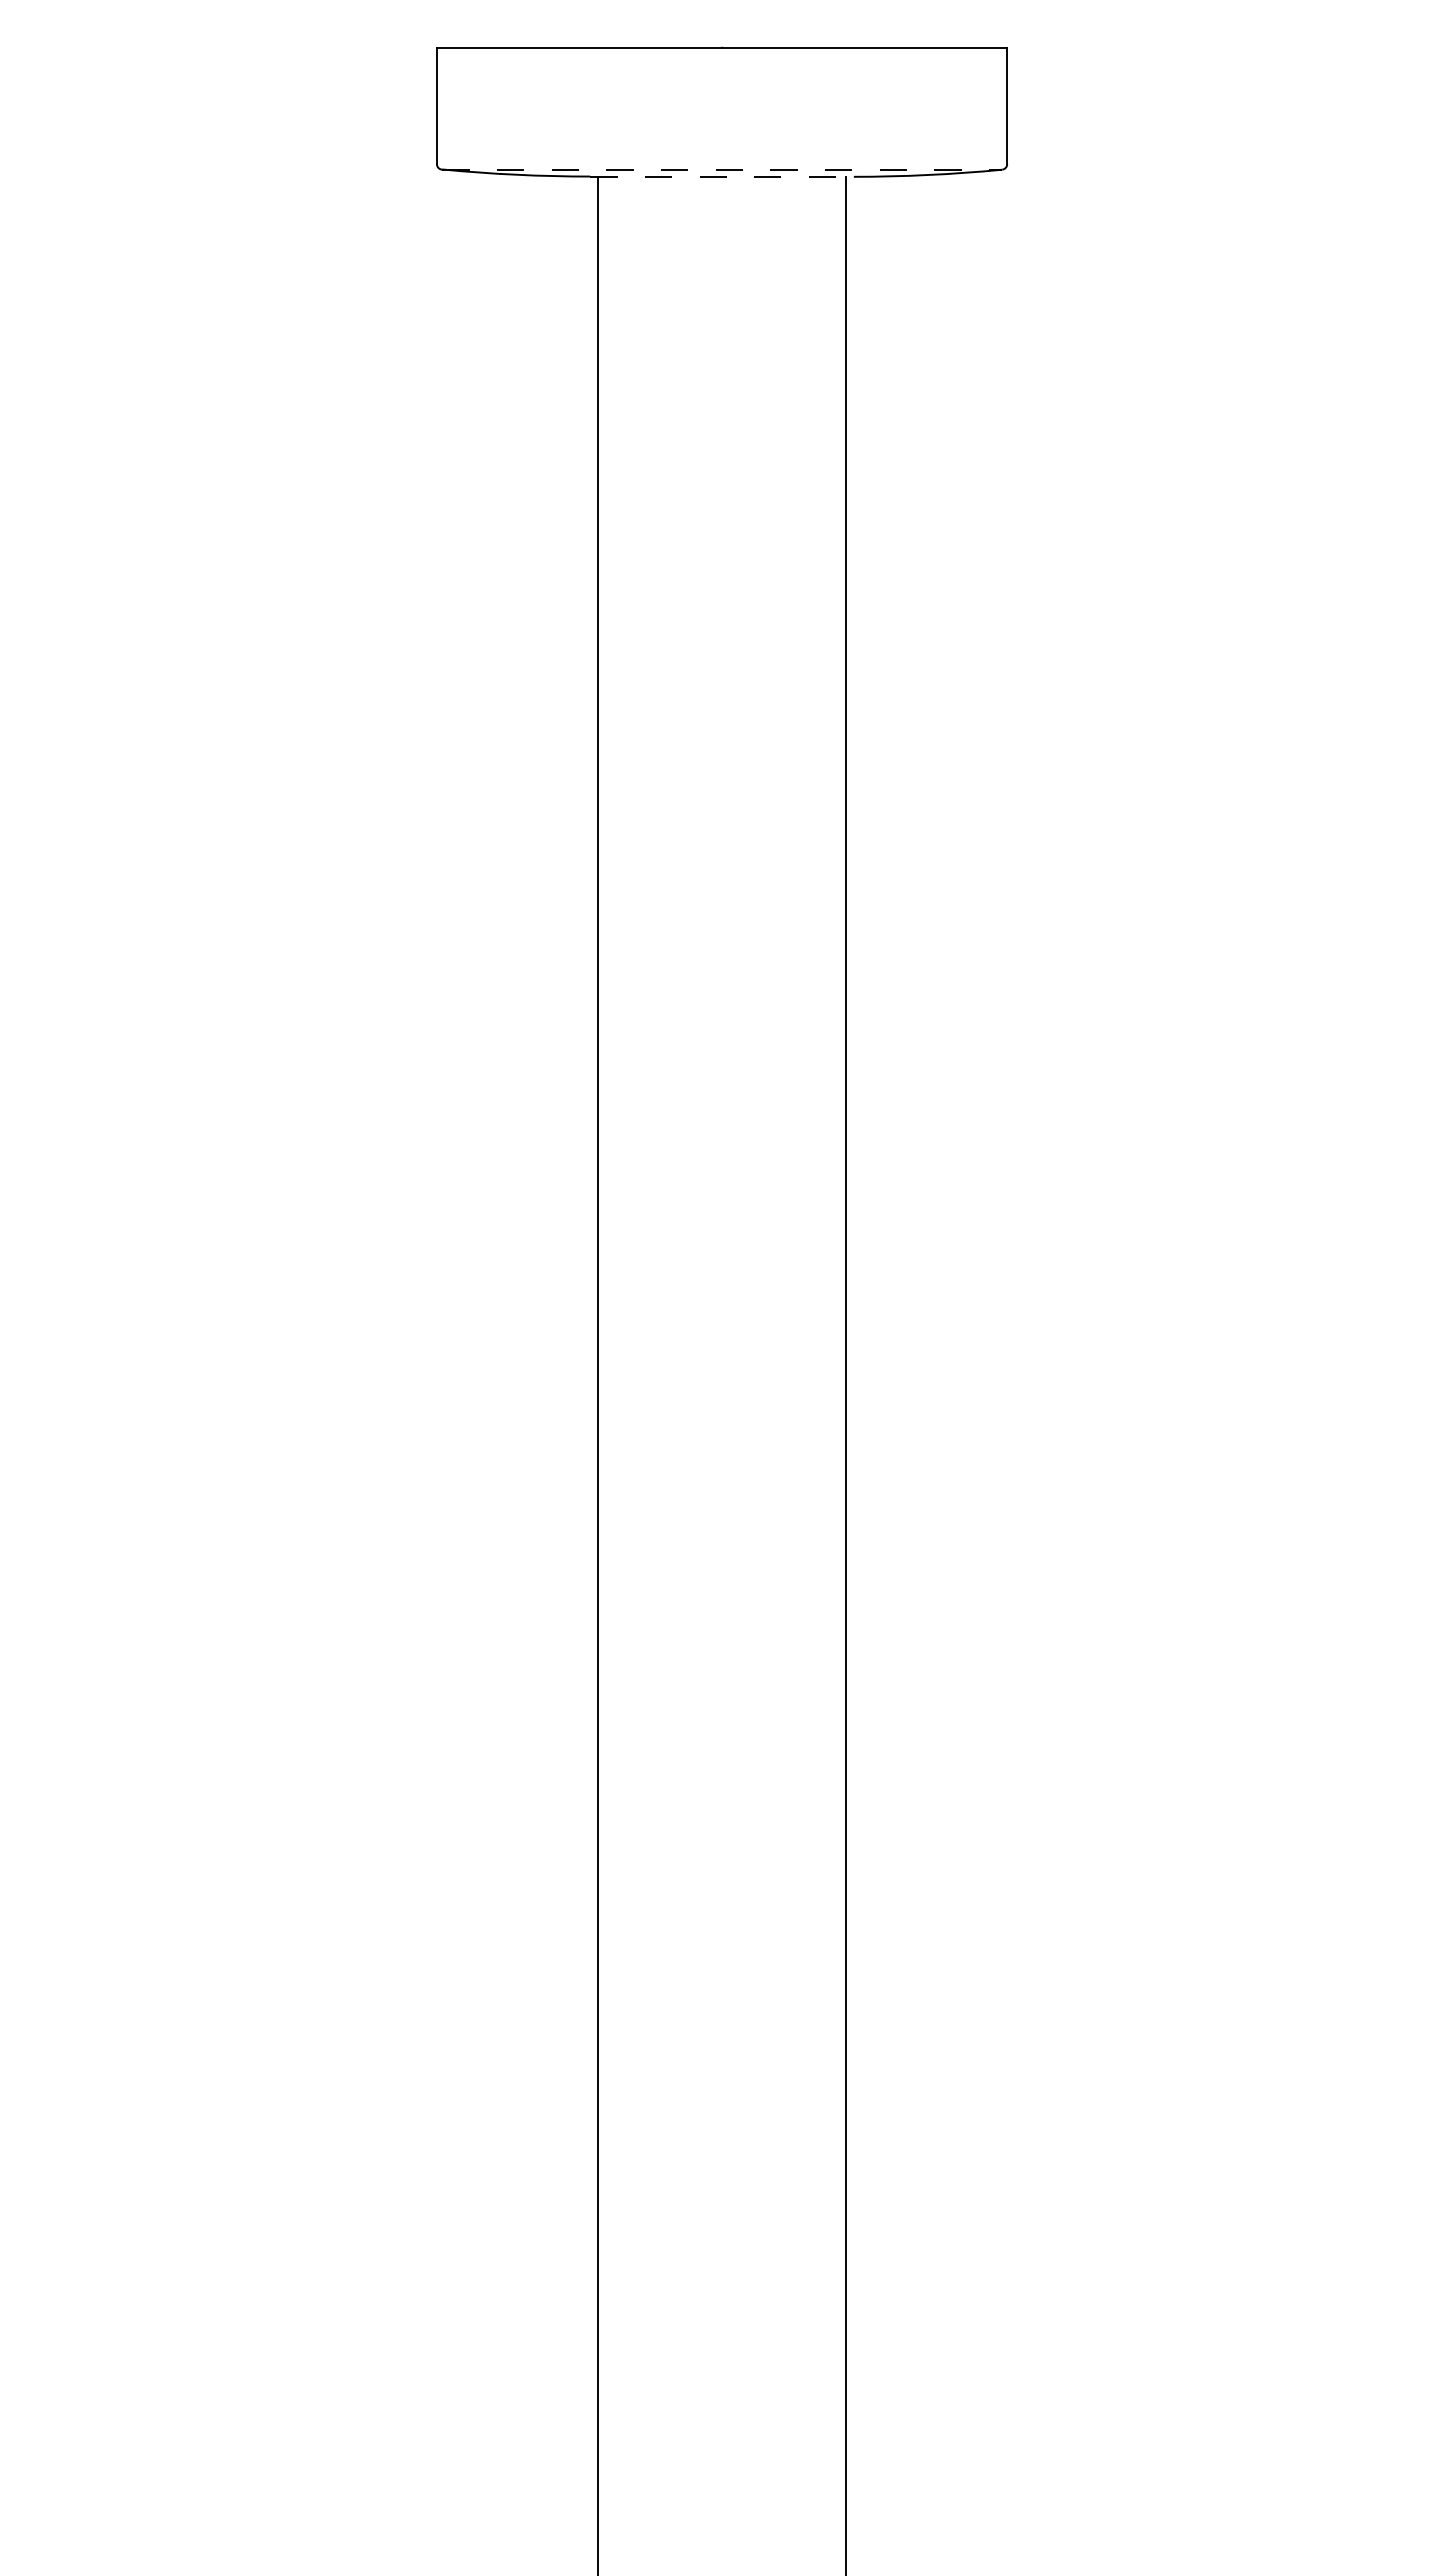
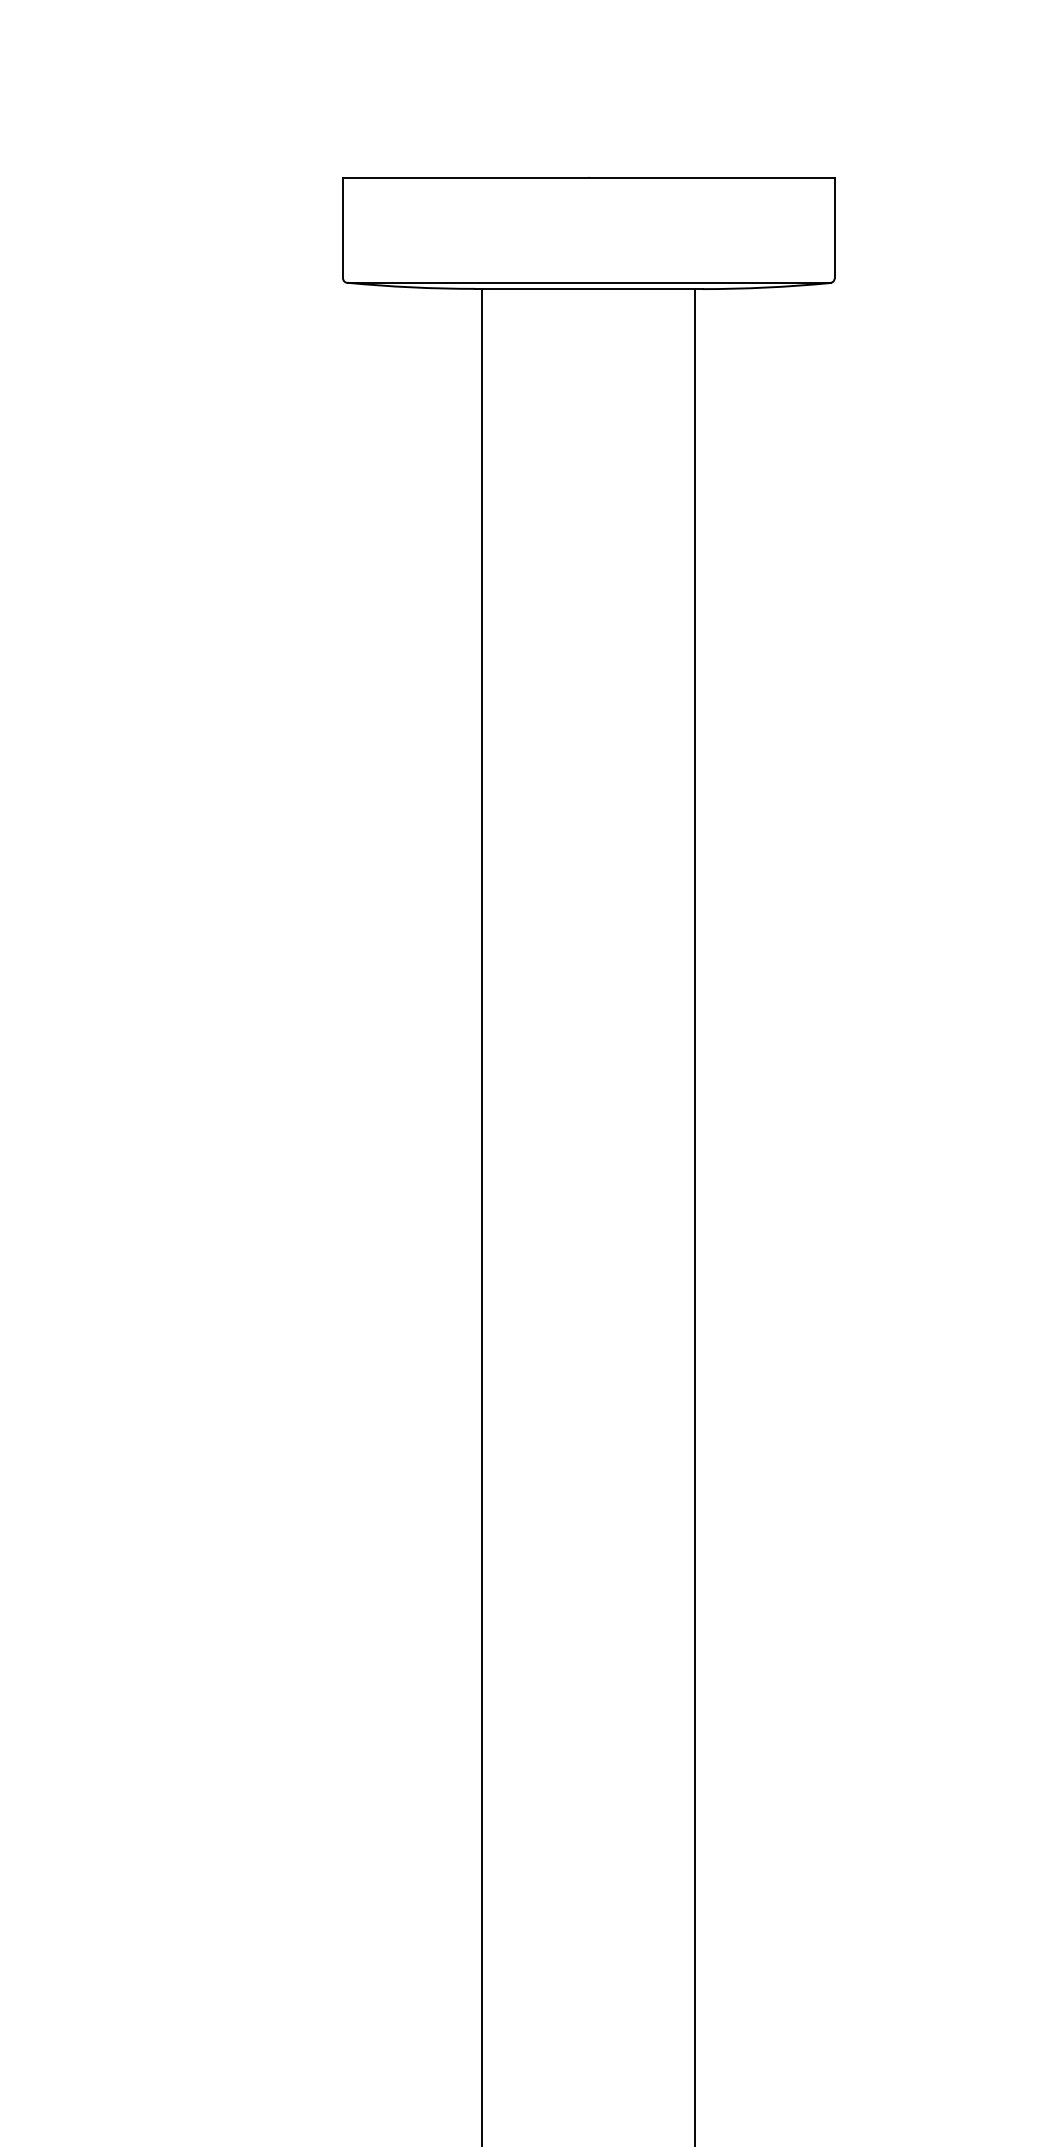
line: (722, 169) -> (589, 282), dashed -> solid
line: (722, 176) -> (589, 288), dashed -> solid

